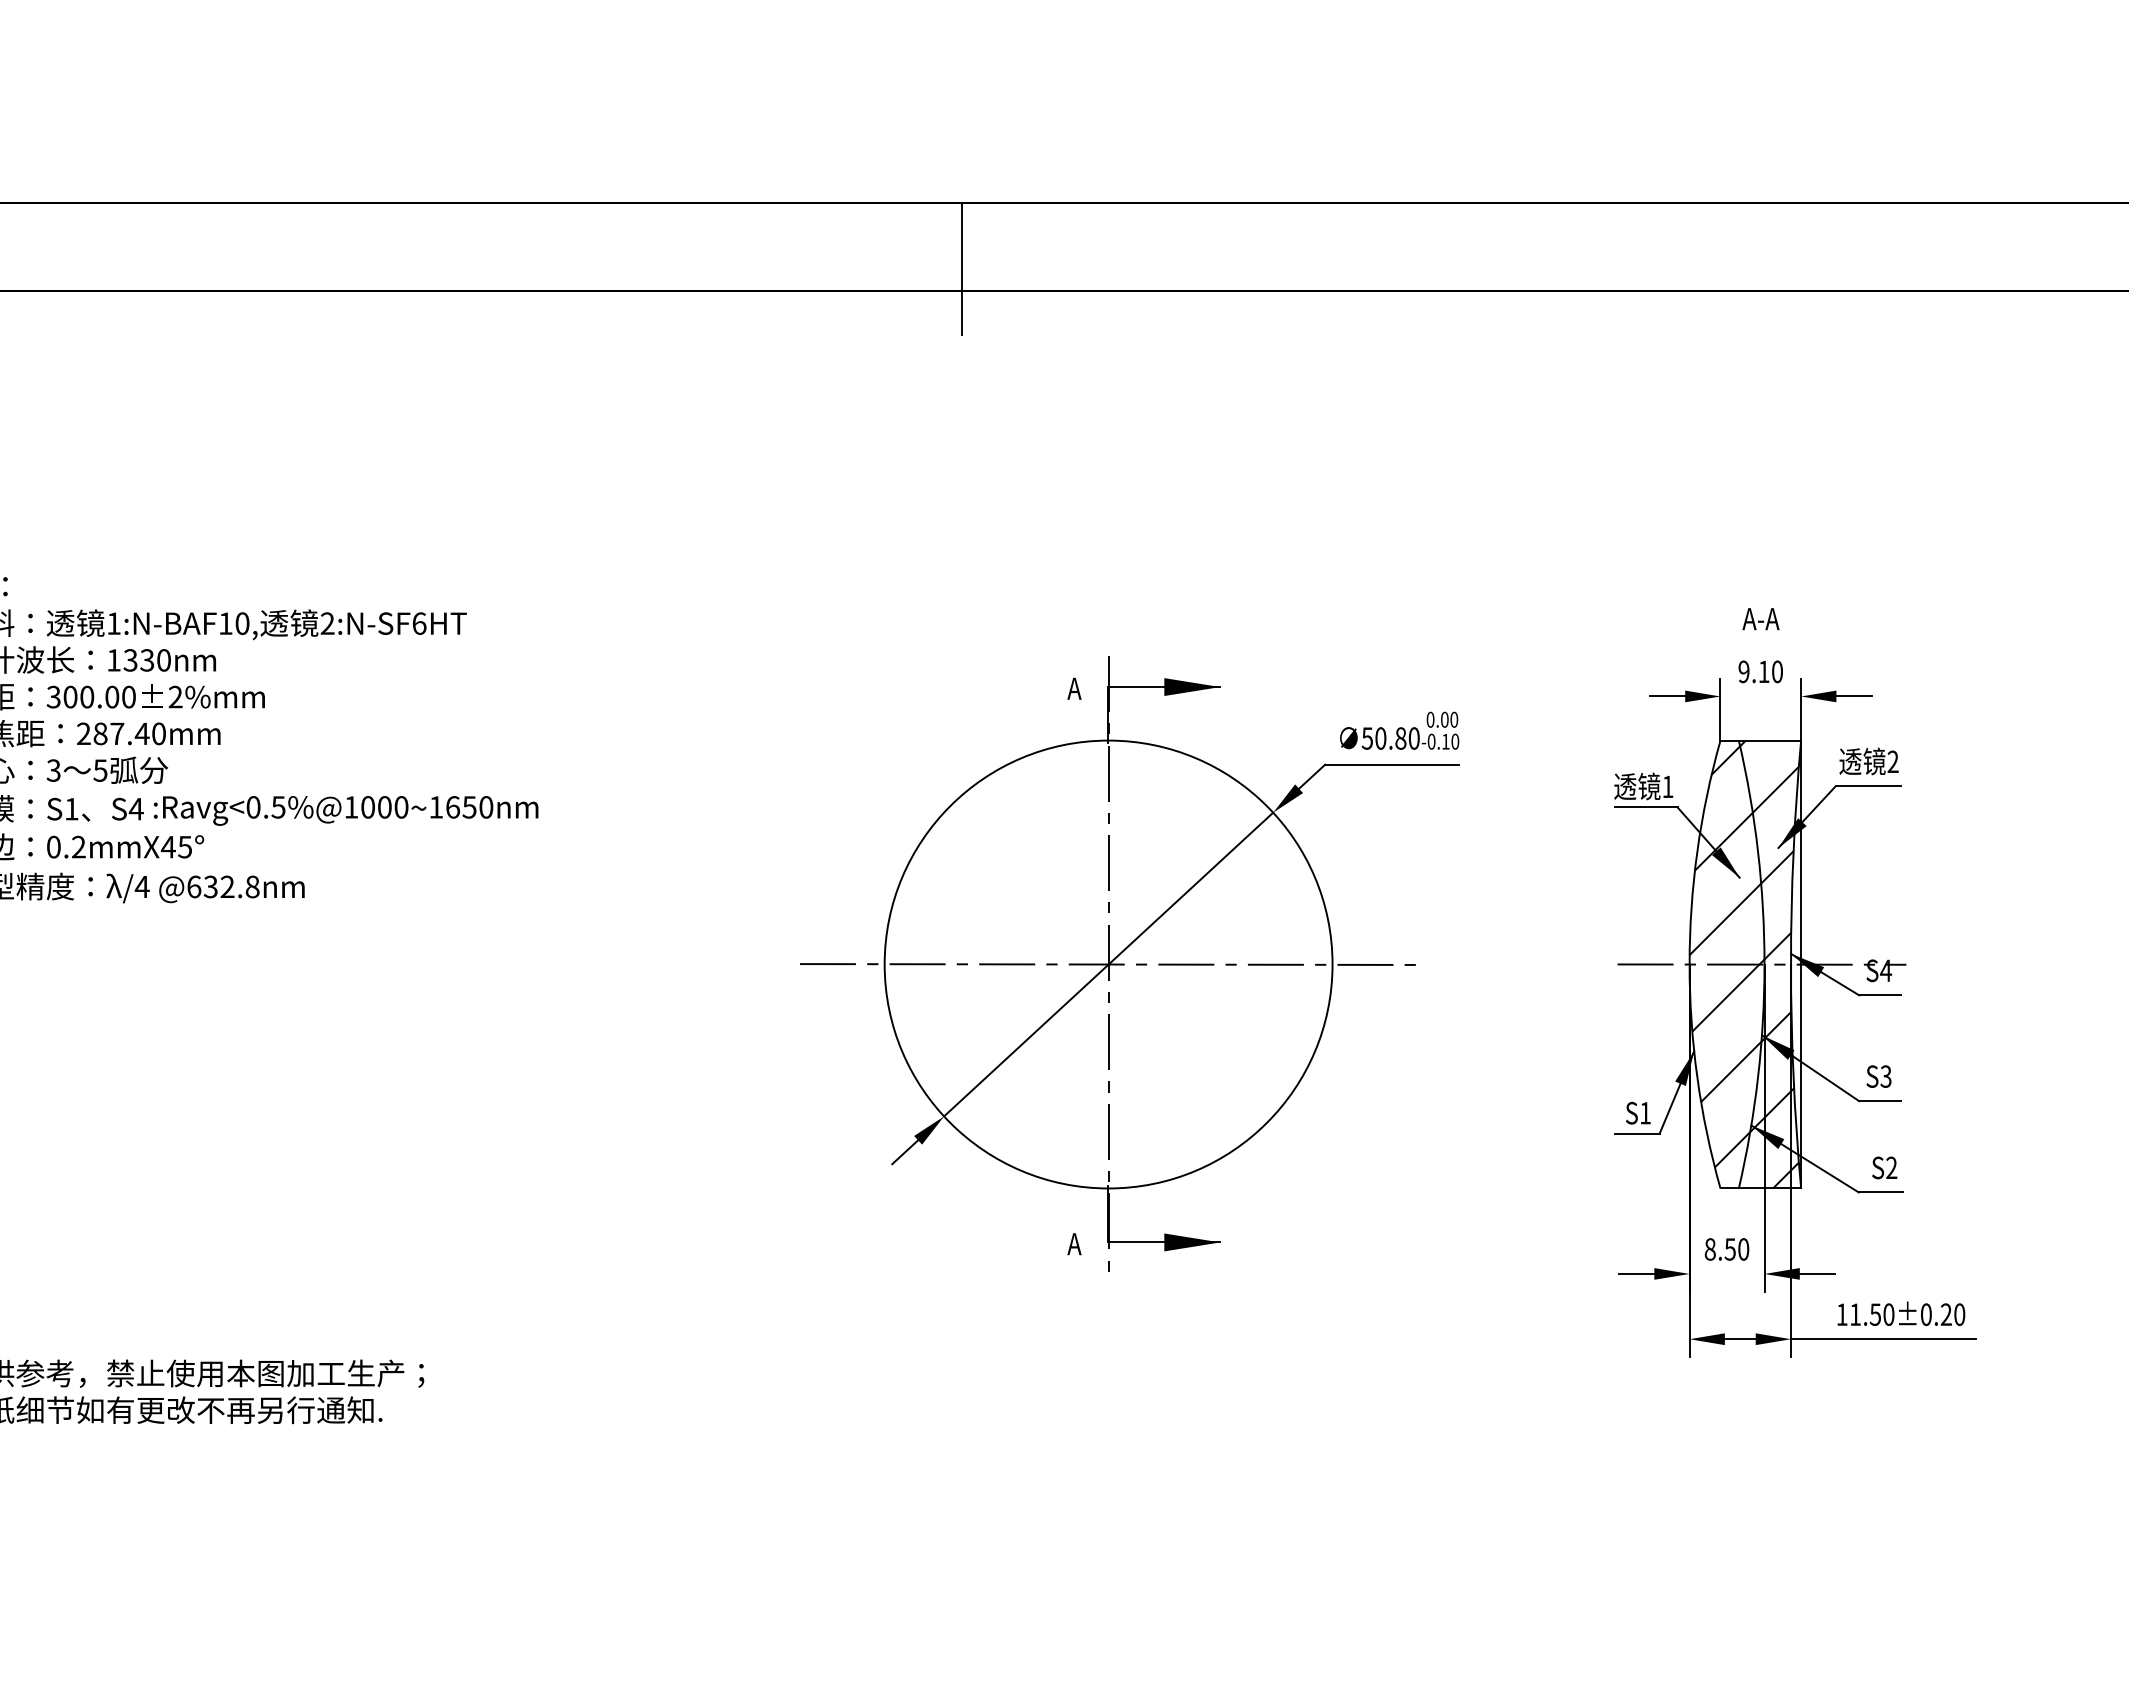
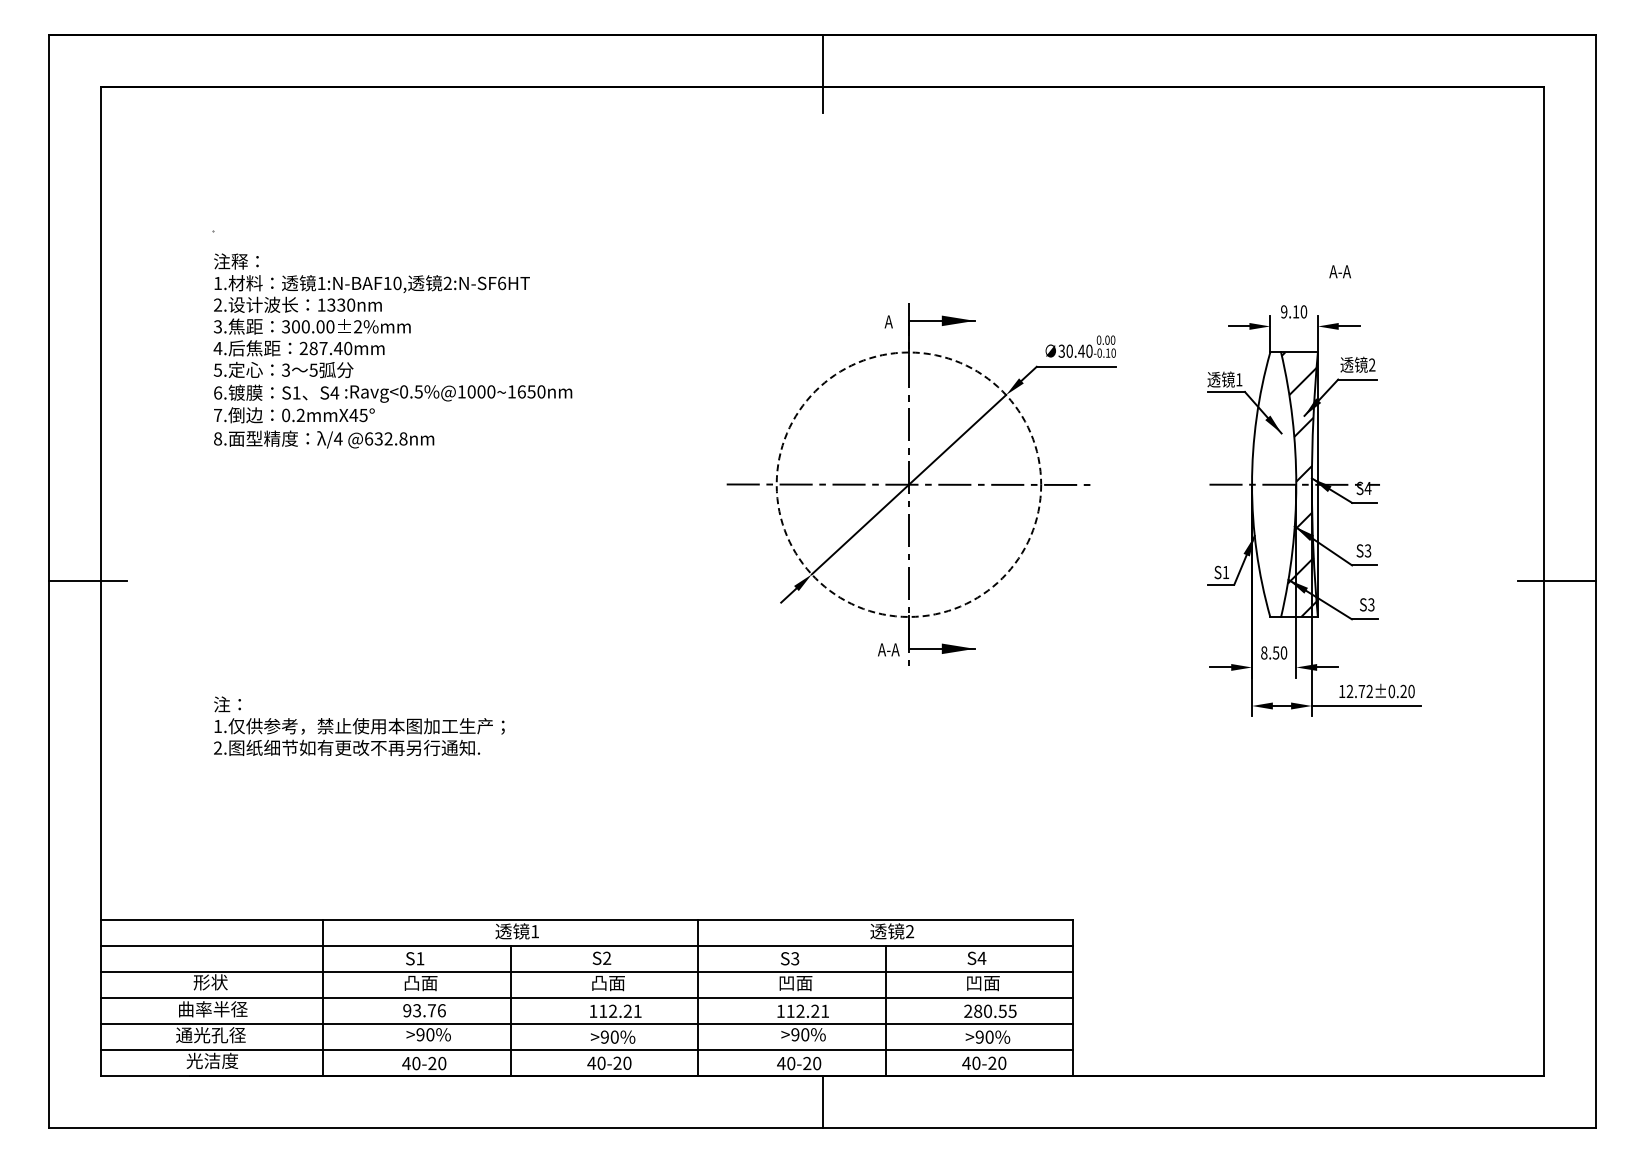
text: (1759, 618) -> (1339, 271), moved
text: (1385, 737) -> (1072, 350), 50.80 -> 30.40
hatch: (1727, 955) -> (1274, 479), removed
circle: (1107, 964) -> (908, 484), solid -> dashed
text: (1891, 1169) -> (1371, 605), S2 -> S3
text: (1073, 1243) -> (888, 649), A -> A-A
text: (1871, 1314) -> (1359, 691), 11.50±0.20 -> 12.72±0.20

